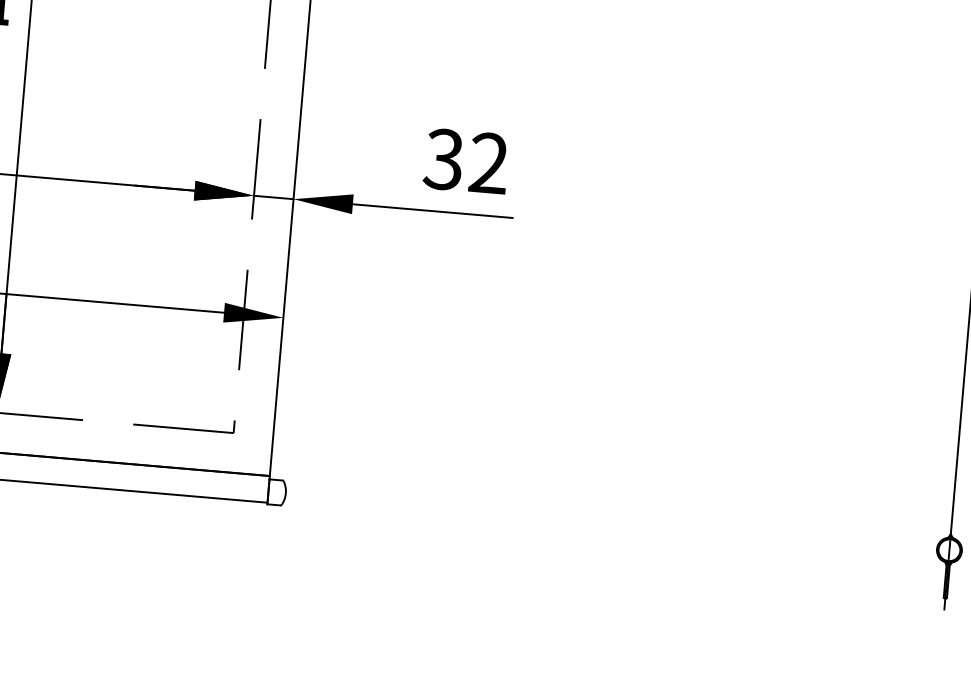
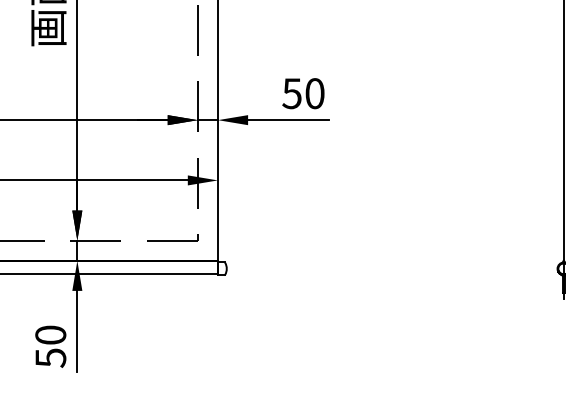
text: (466, 161) -> (303, 93), 32 -> 50

